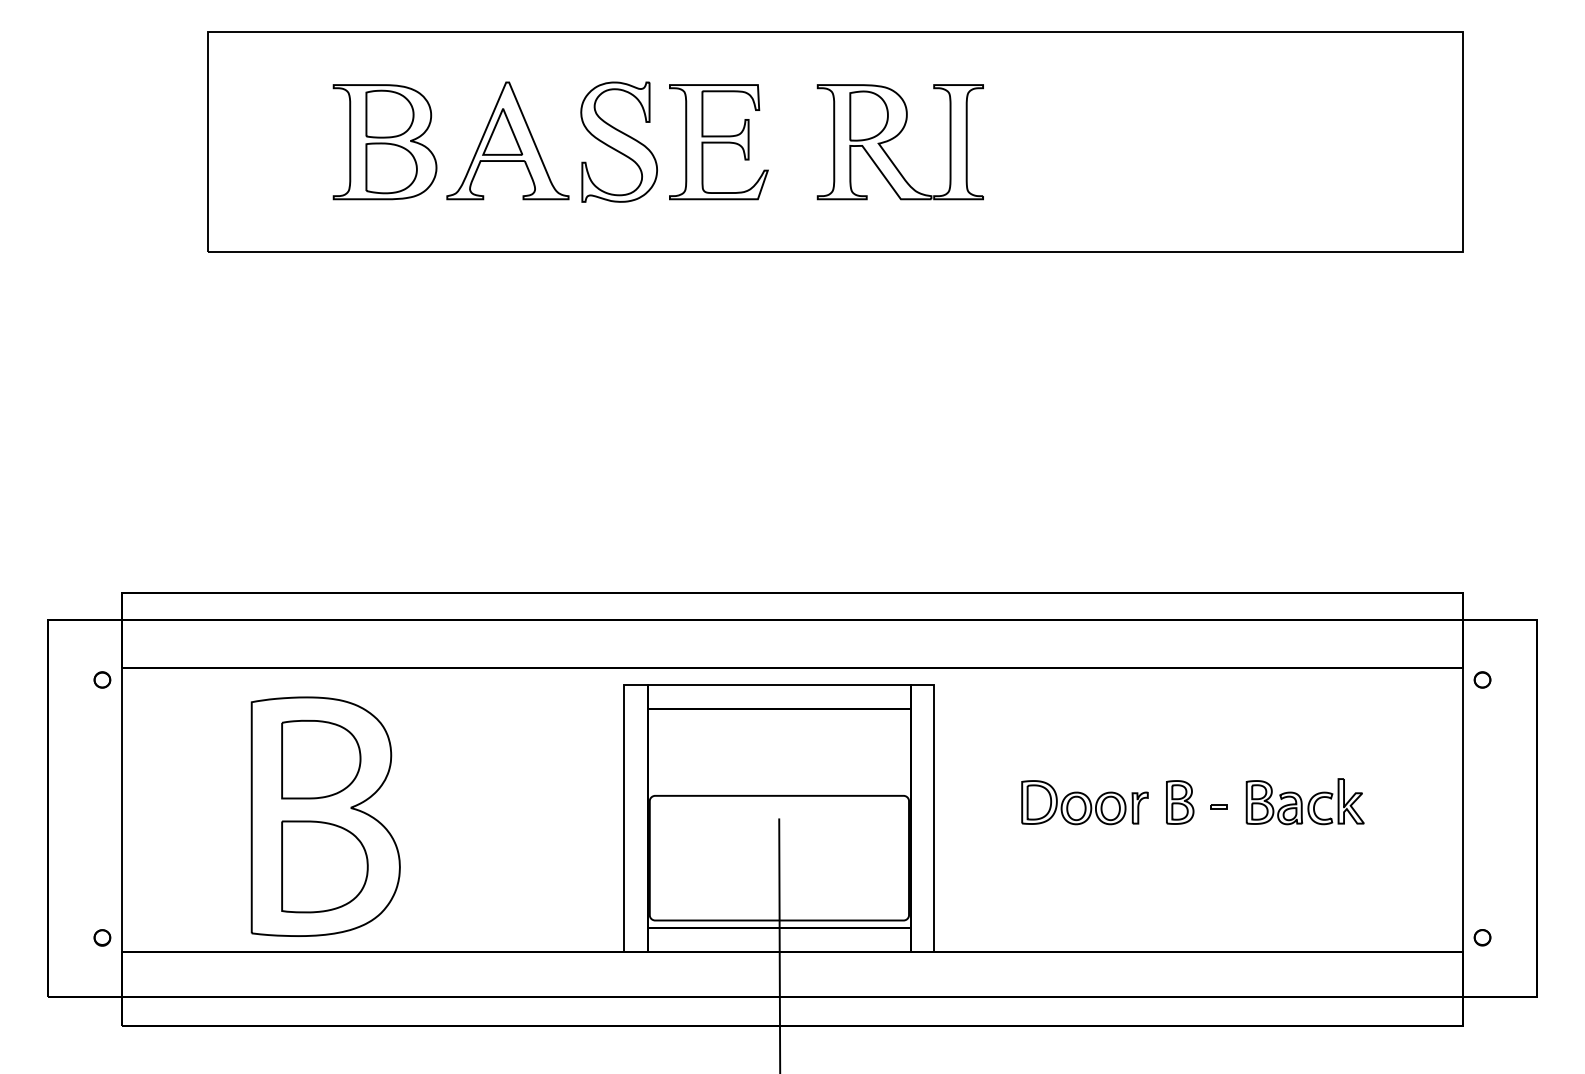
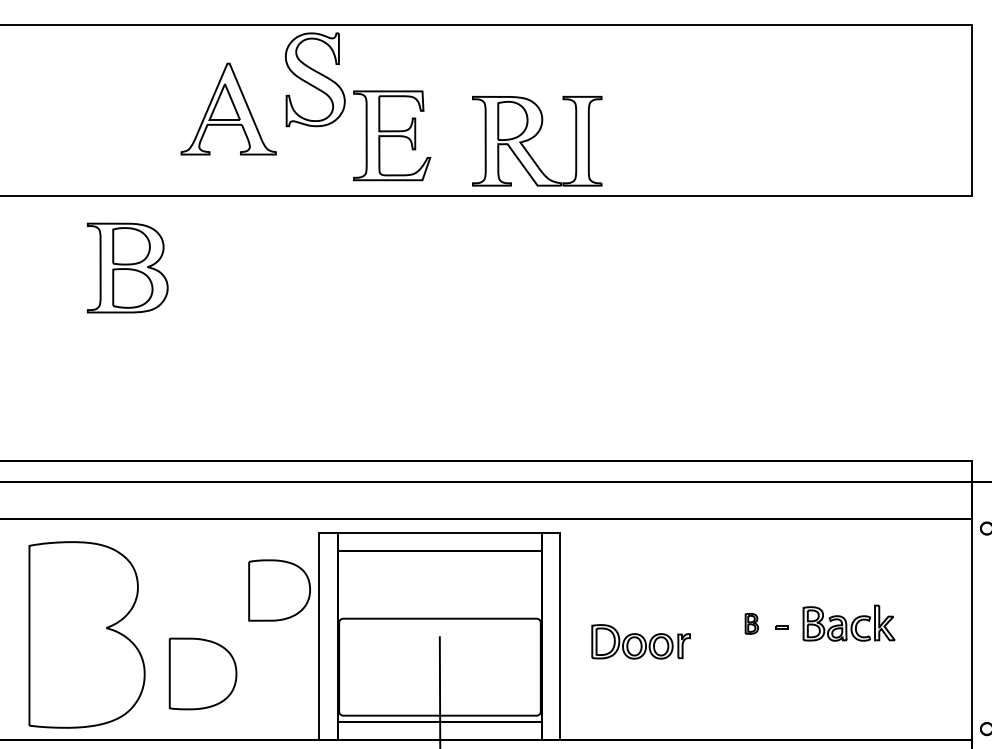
part: (618, 141) -> (314, 79), moved
part: (384, 142) -> (127, 268), moved
part: (718, 142) -> (391, 136), moved
part: (899, 142) -> (536, 141), moved
part: (321, 759) -> (279, 590), moved
part: (1084, 802) -> (640, 641), moved
part: (1180, 802) -> (752, 623), size x0.6
part: (324, 866) -> (202, 673), moved

